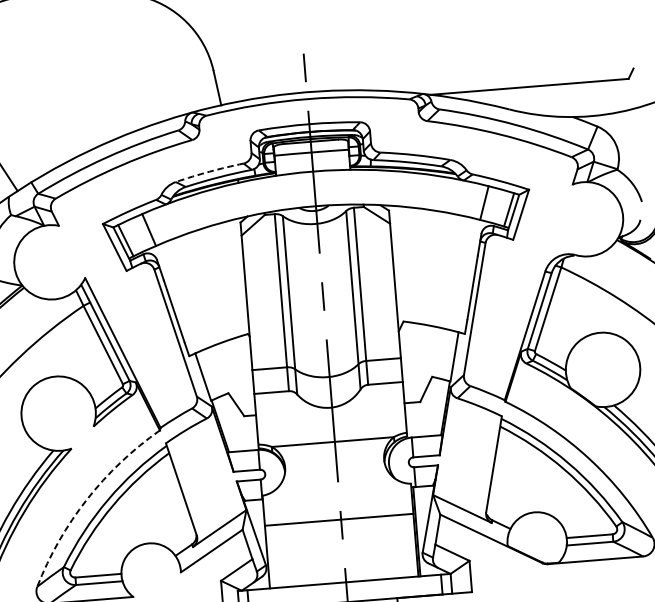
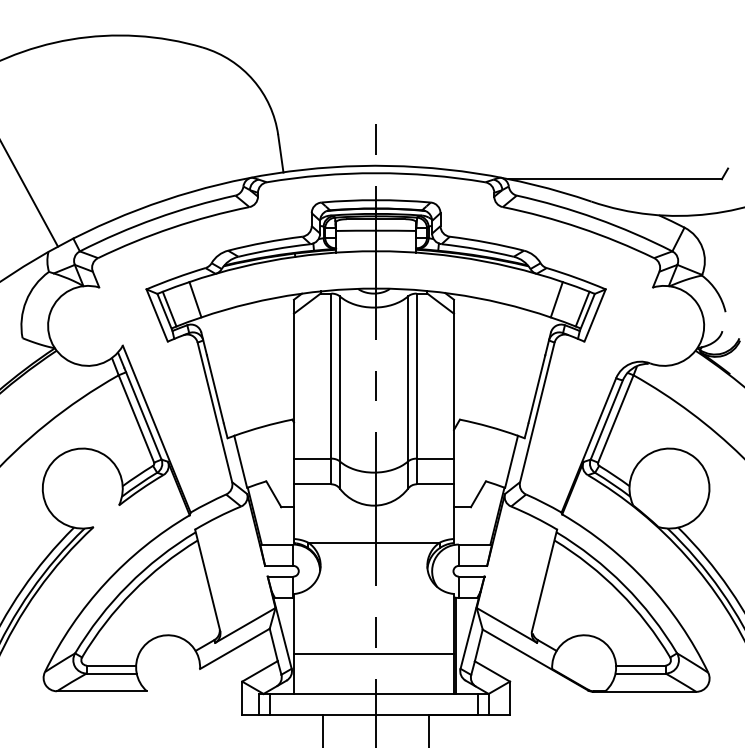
arc: (209, 171) -> (265, 242), dashed -> solid
arc: (86, 499) -> (105, 582), dashed -> solid
line: (338, 519) -> (373, 654), moved

